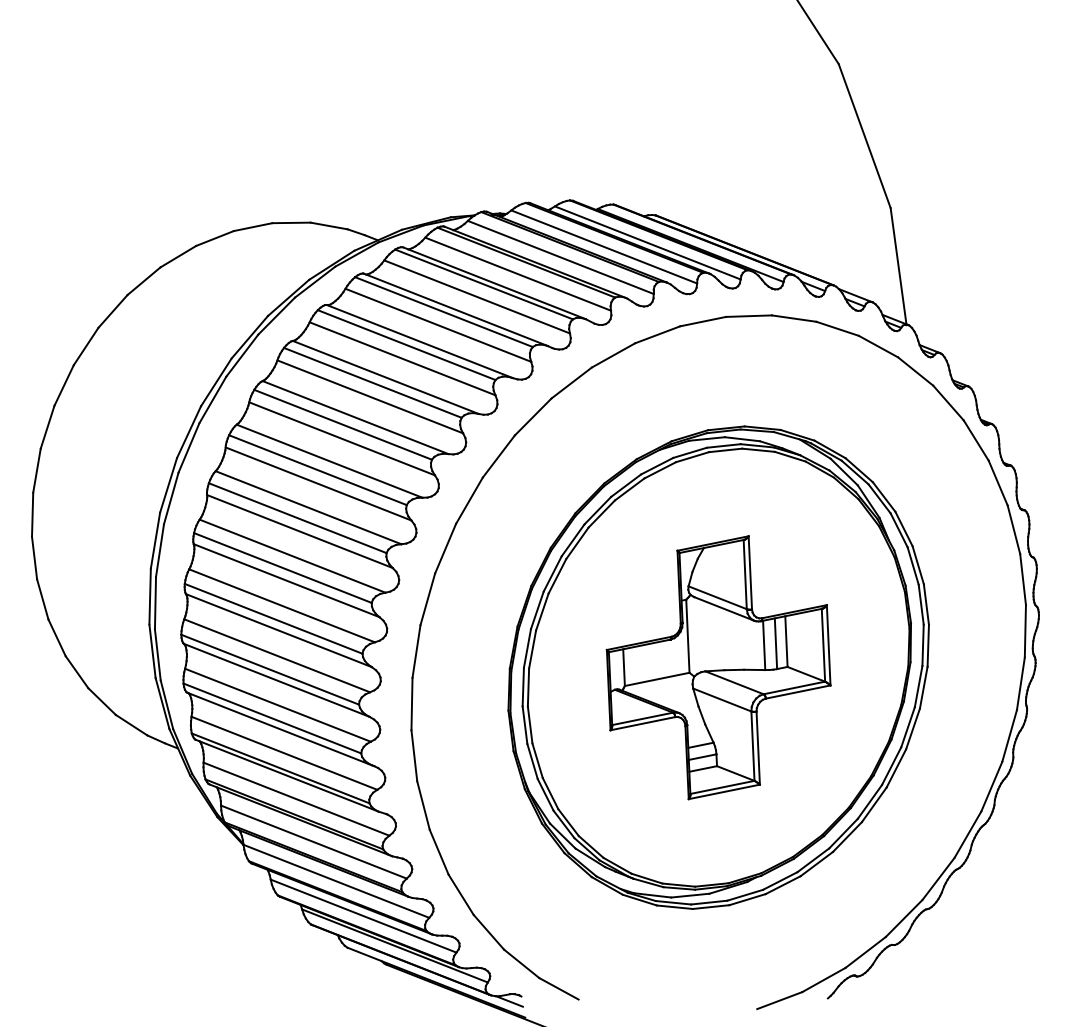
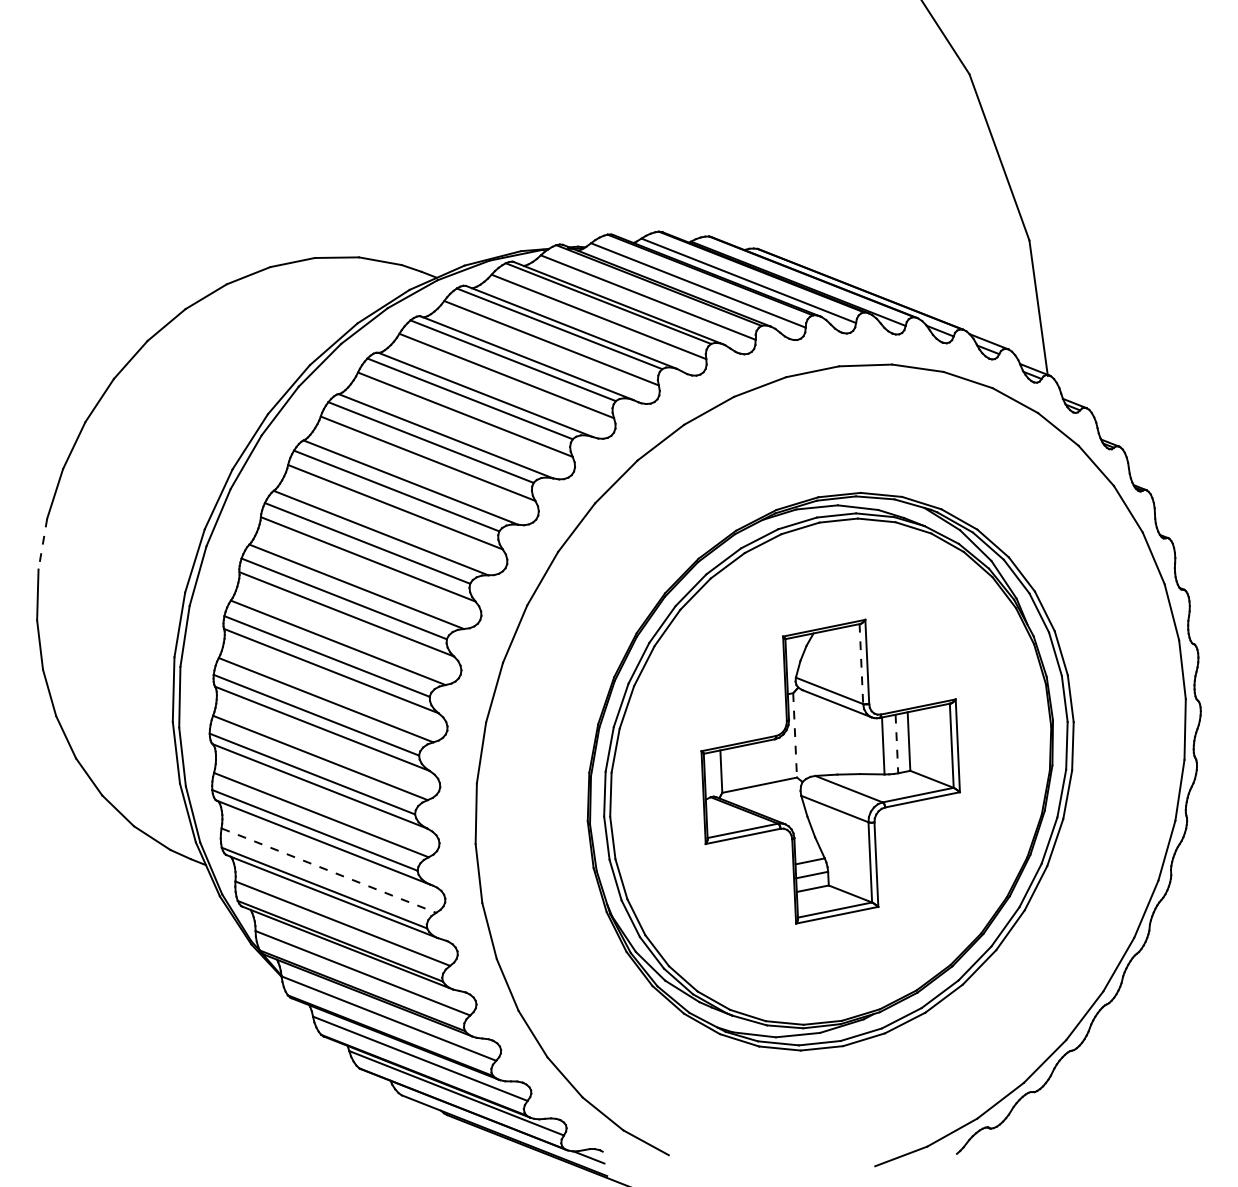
line: (36, 471) -> (42, 544), solid -> dashed
line: (745, 574) -> (861, 664), solid -> dashed
line: (688, 636) -> (795, 735), solid -> dashed
line: (775, 644) -> (896, 744), solid -> dashed
line: (284, 753) -> (329, 870), solid -> dashed

